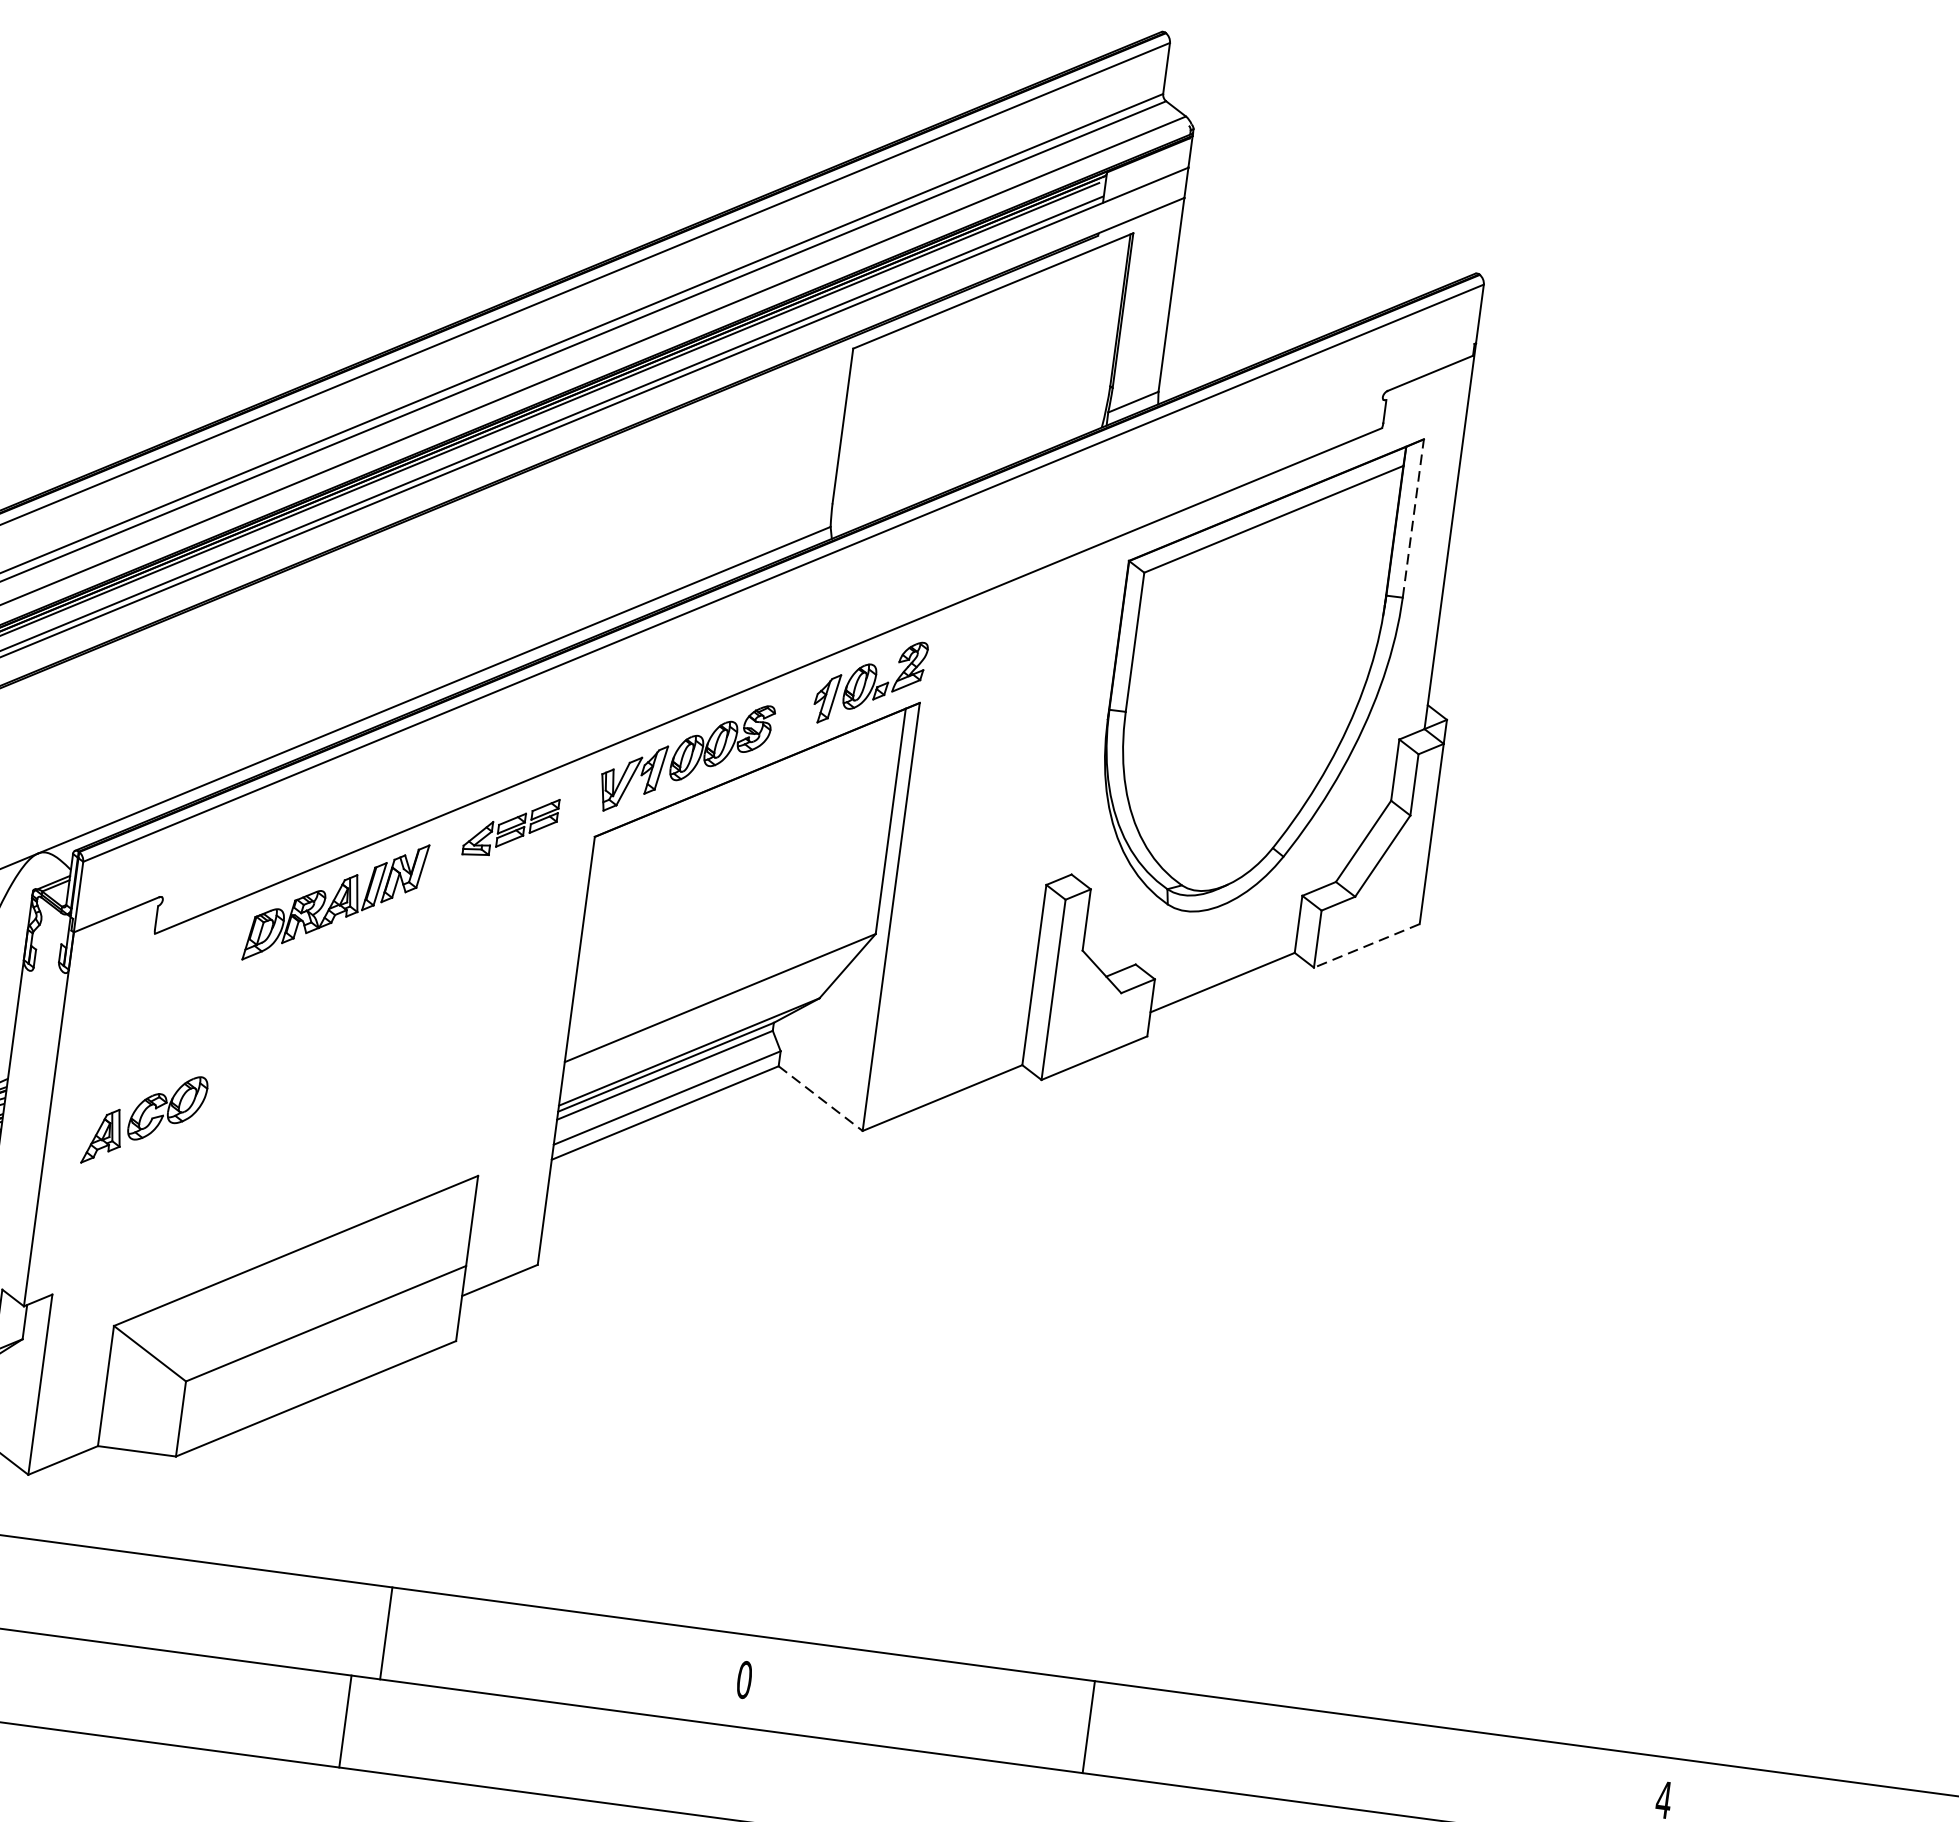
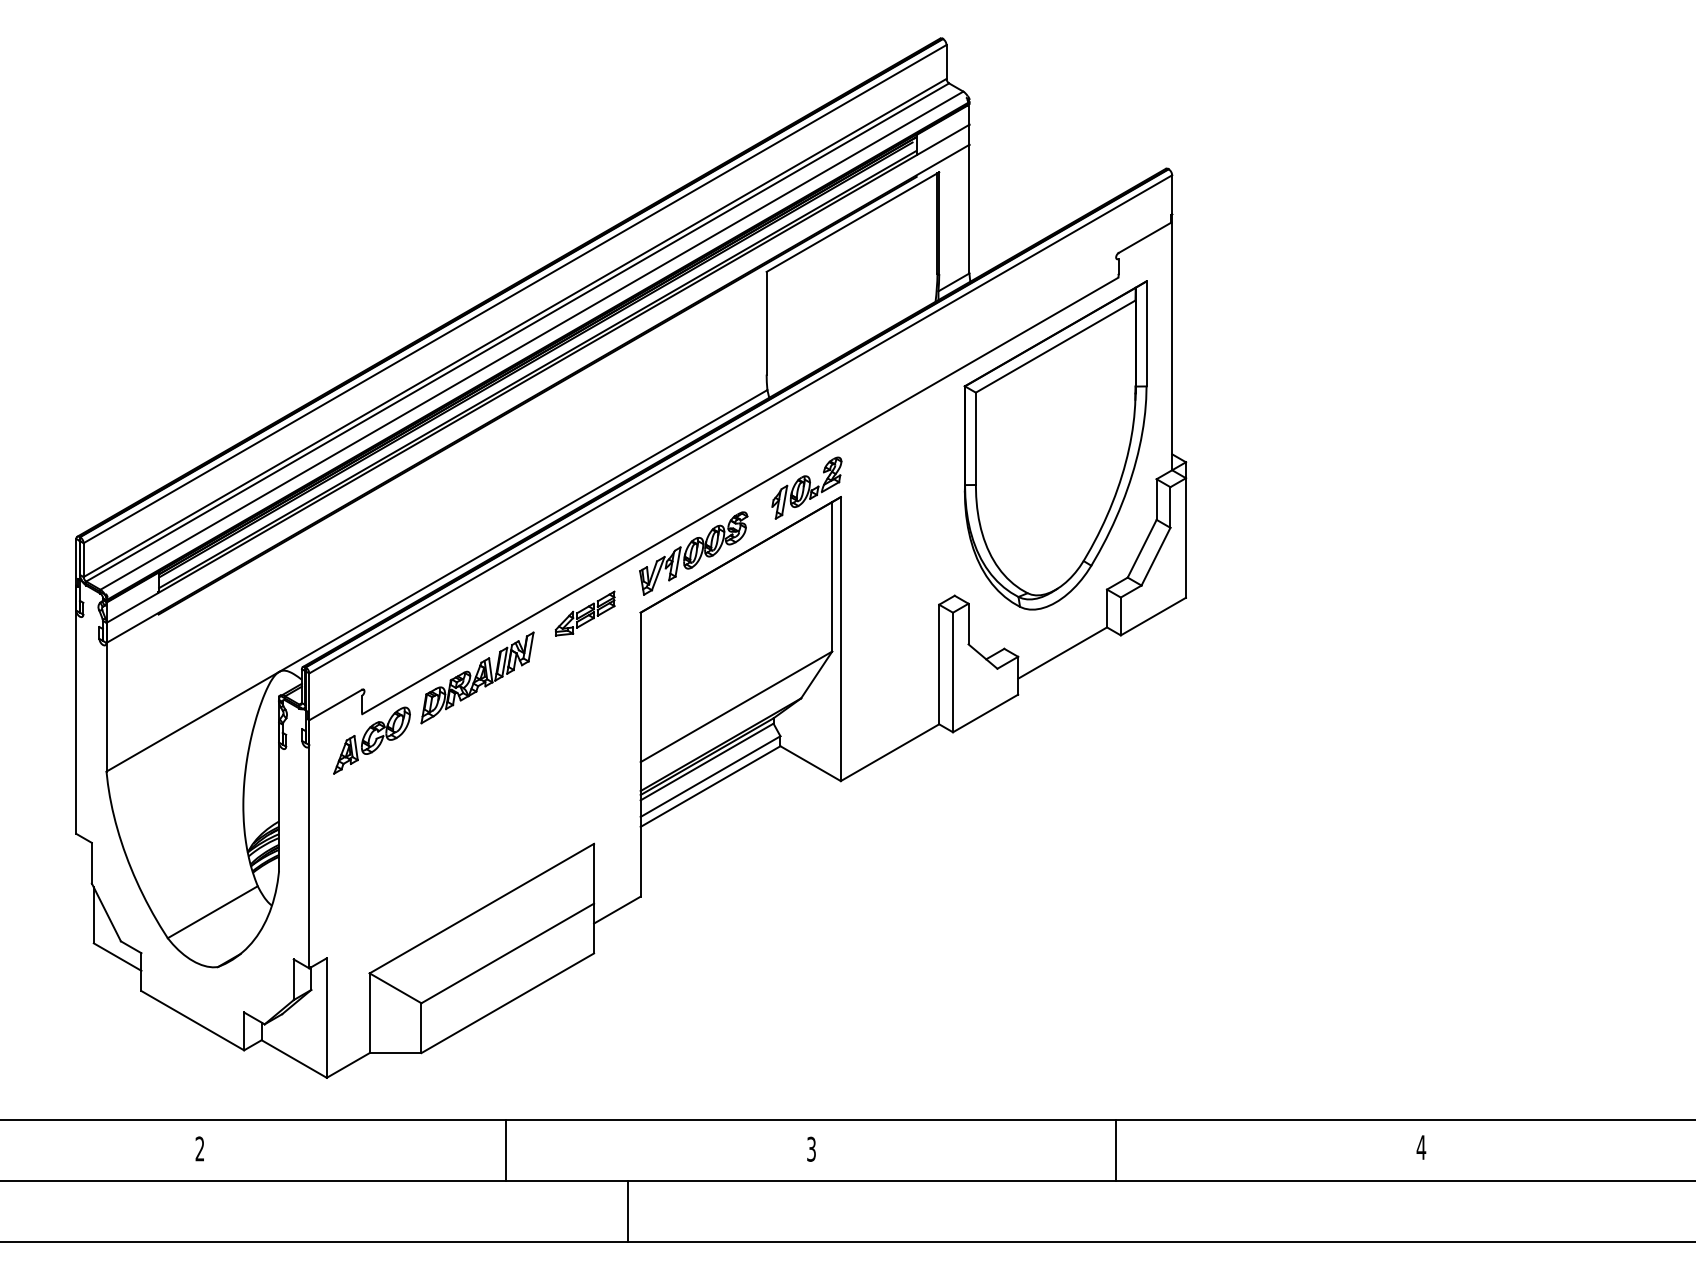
line: (1413, 517) -> (1146, 333), dashed -> solid
line: (1366, 945) -> (1153, 616), dashed -> solid
line: (820, 1098) -> (810, 763), dashed -> solid
part: (144, 1120) -> (371, 740), moved
line: (385, 1632) -> (505, 1149), moved
text: (744, 1678) -> (811, 1148), 0 -> 3
line: (344, 1720) -> (627, 1210), moved
line: (1089, 1726) -> (1116, 1149), moved

